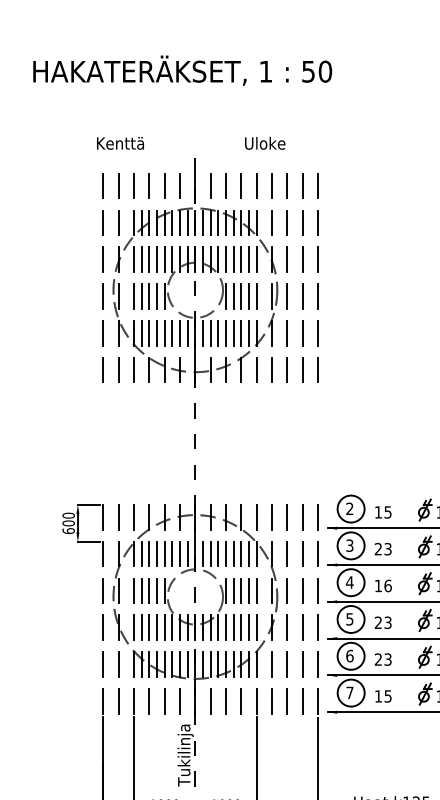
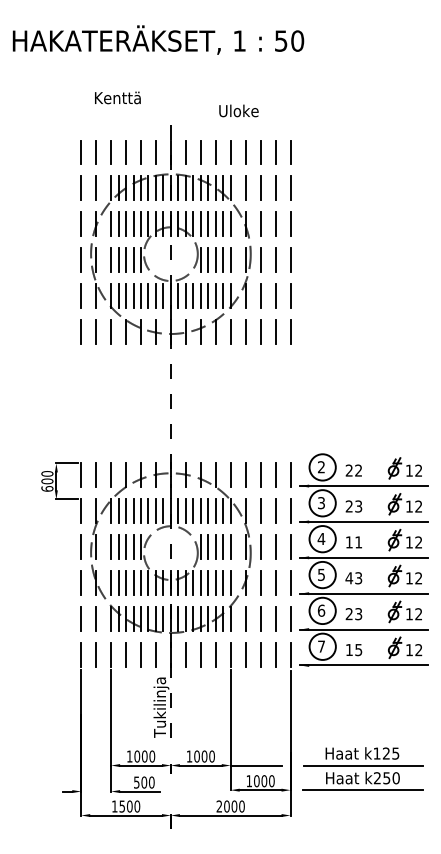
text: (120, 142) -> (117, 97), moved
text: (382, 512) -> (353, 470), 15 -> 22
text: (387, 586) -> (358, 542), 16 -> 11
text: (378, 623) -> (349, 578), 23 -> 43

